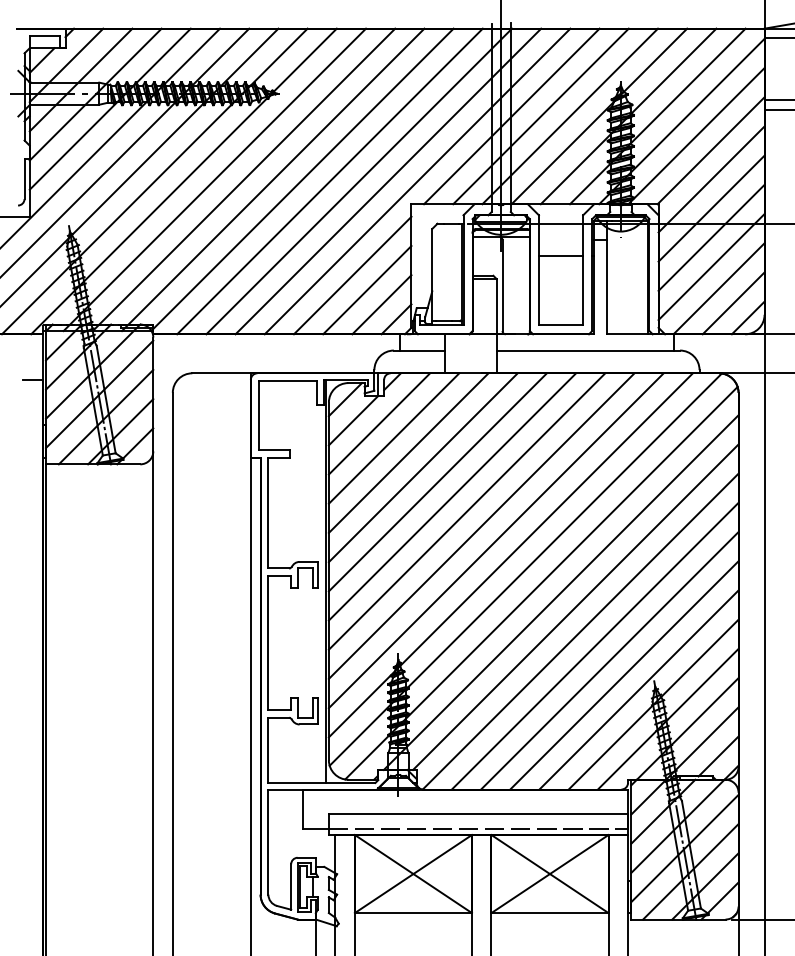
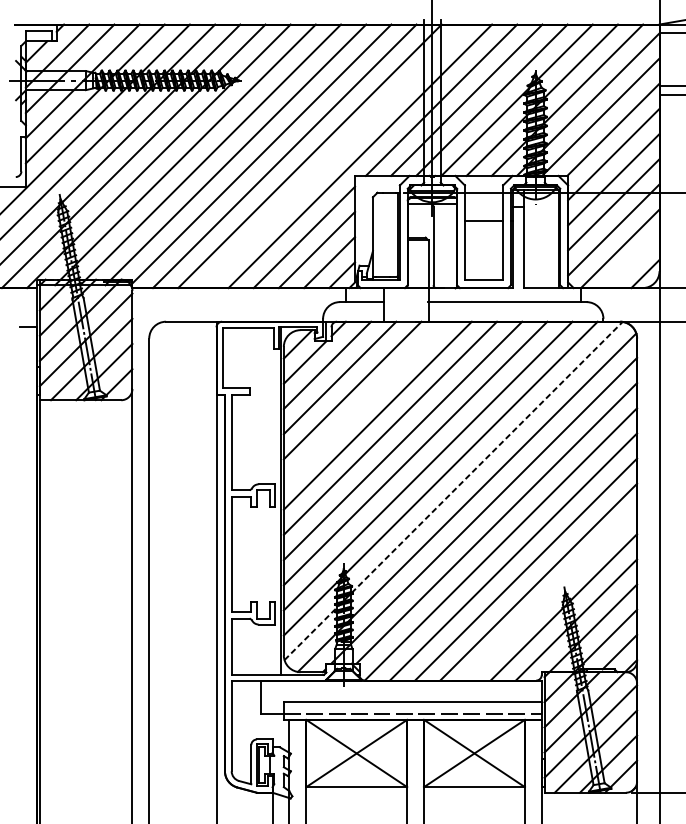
line: (388, 181) -> (335, 156), removed
line: (733, 303) -> (632, 261), removed
line: (422, 467) -> (364, 402), removed
line: (526, 569) -> (454, 490), solid -> dashed
line: (638, 689) -> (550, 594), removed

